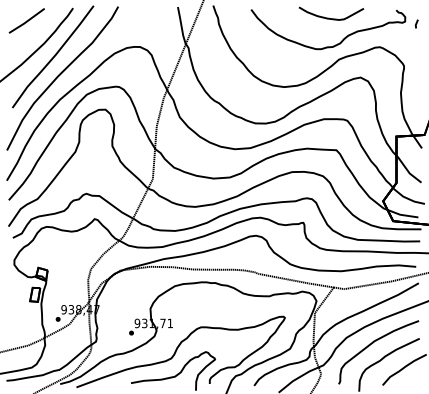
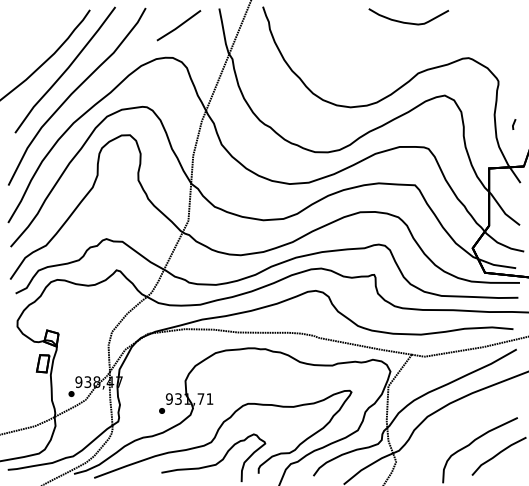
line: (26, 20) -> (178, 25), moved
line: (417, 24) -> (514, 124), moved
curve: (336, 44) -> (414, 54), removed
curve: (372, 344) -> (459, 424), removed

